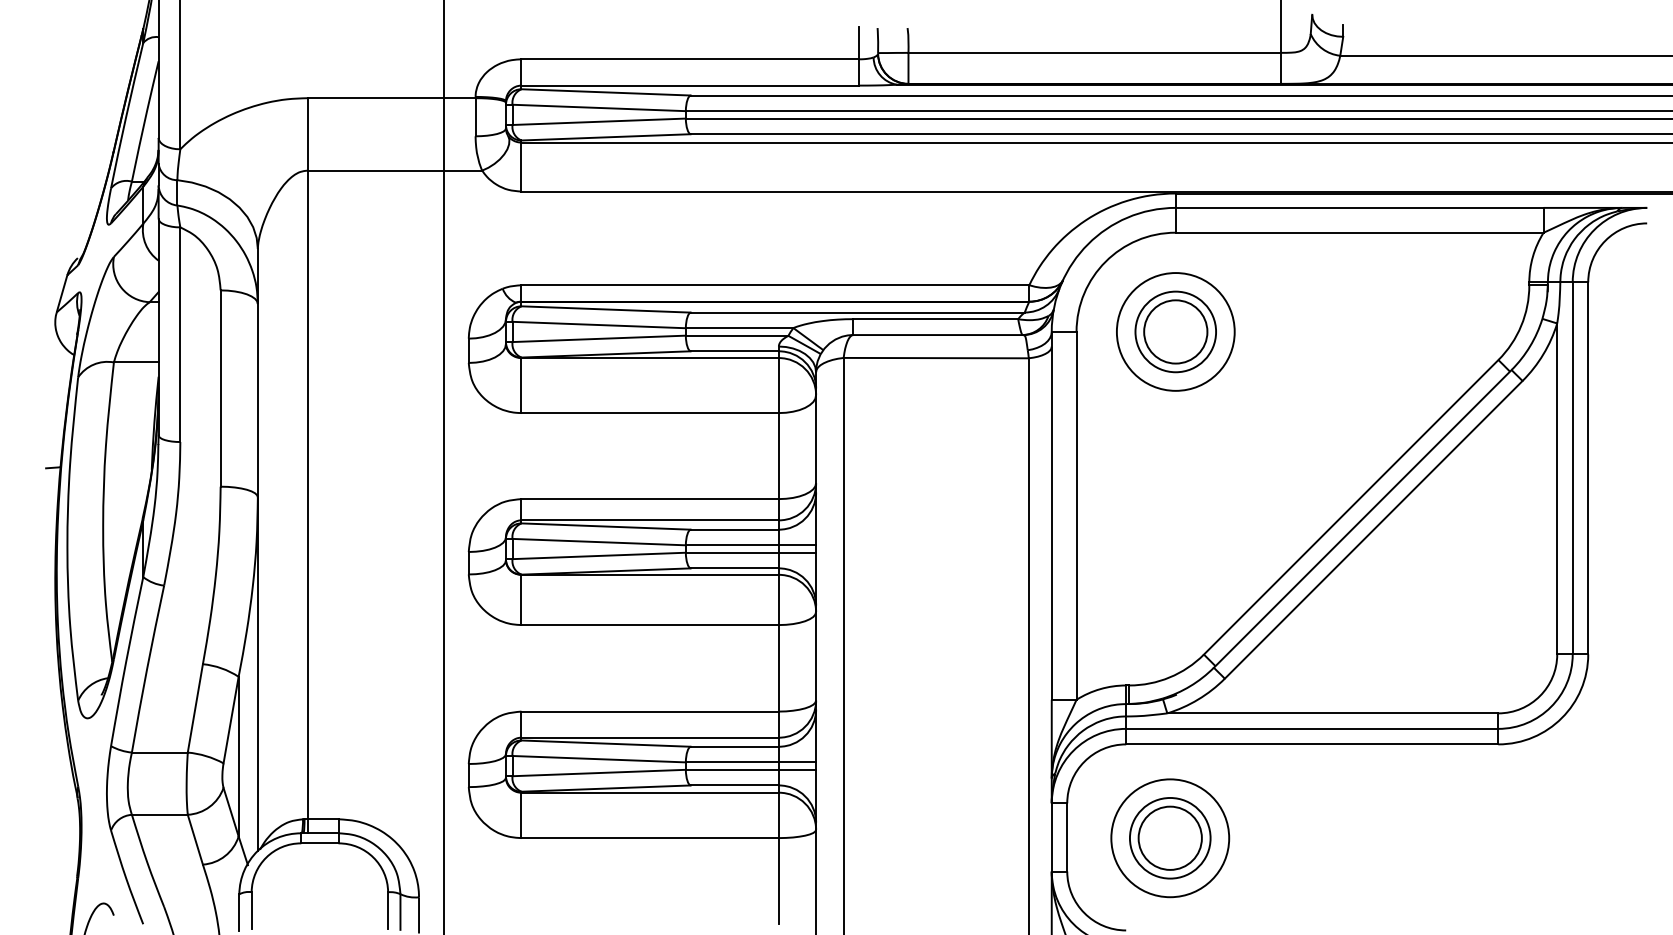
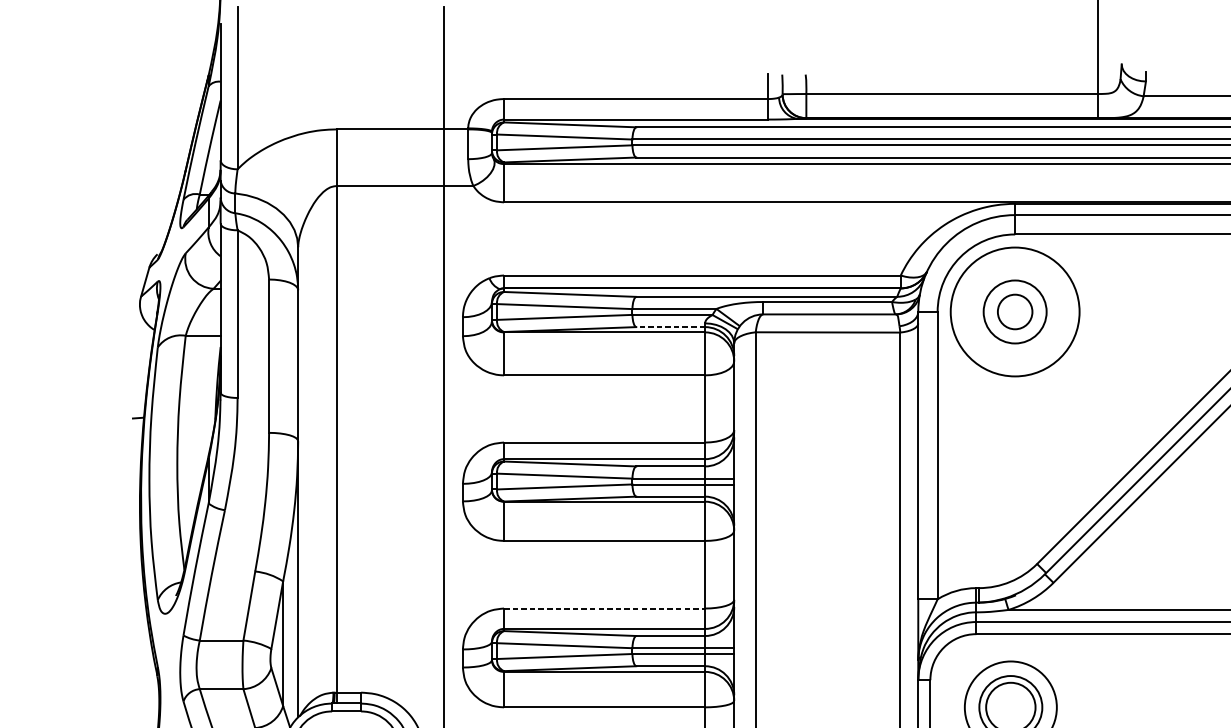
circle: (1175, 331) -> (1014, 311), size x0.7
circle: (1175, 331) -> (1014, 311), size x1.4
line: (734, 351) -> (670, 327), solid -> dashed
line: (650, 711) -> (604, 608), solid -> dashed

